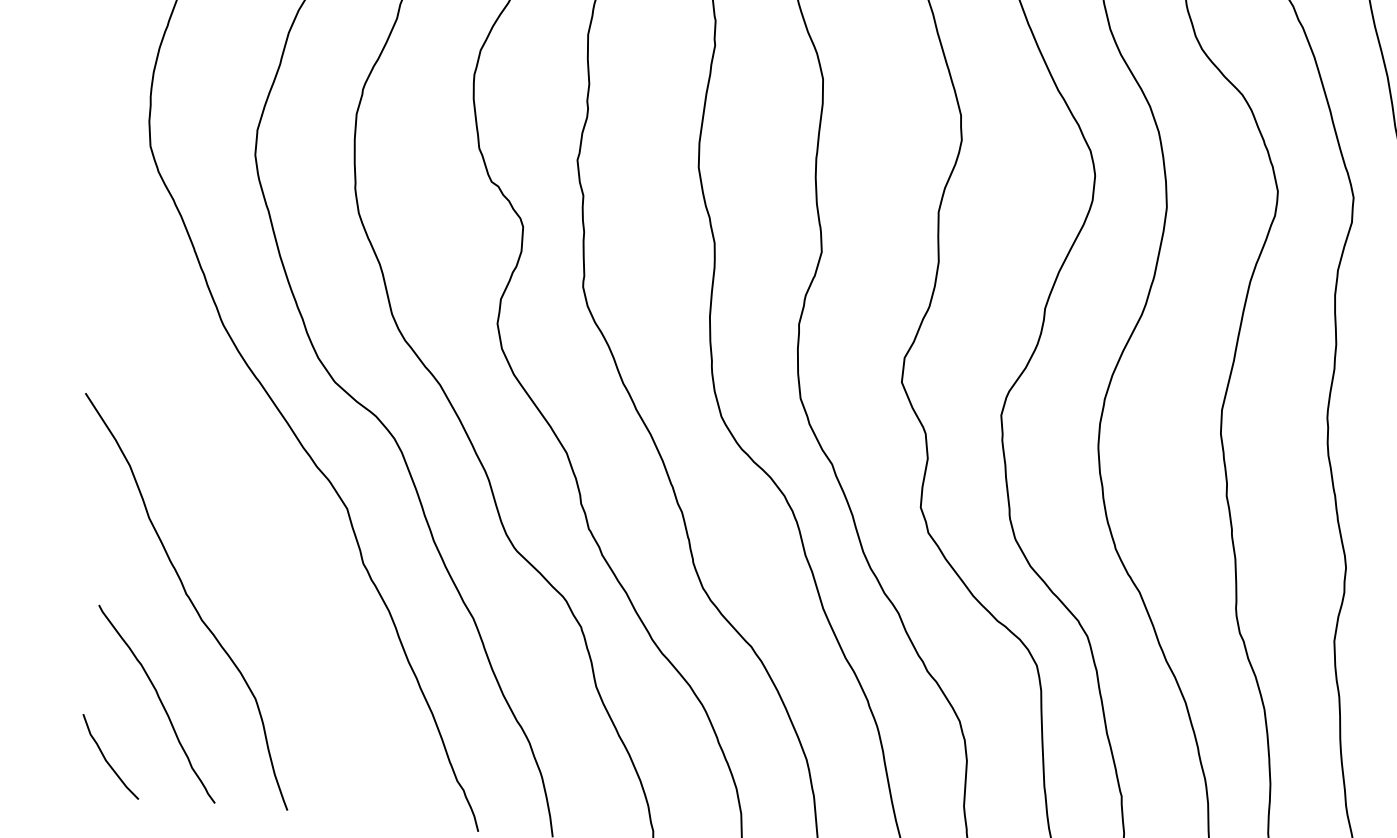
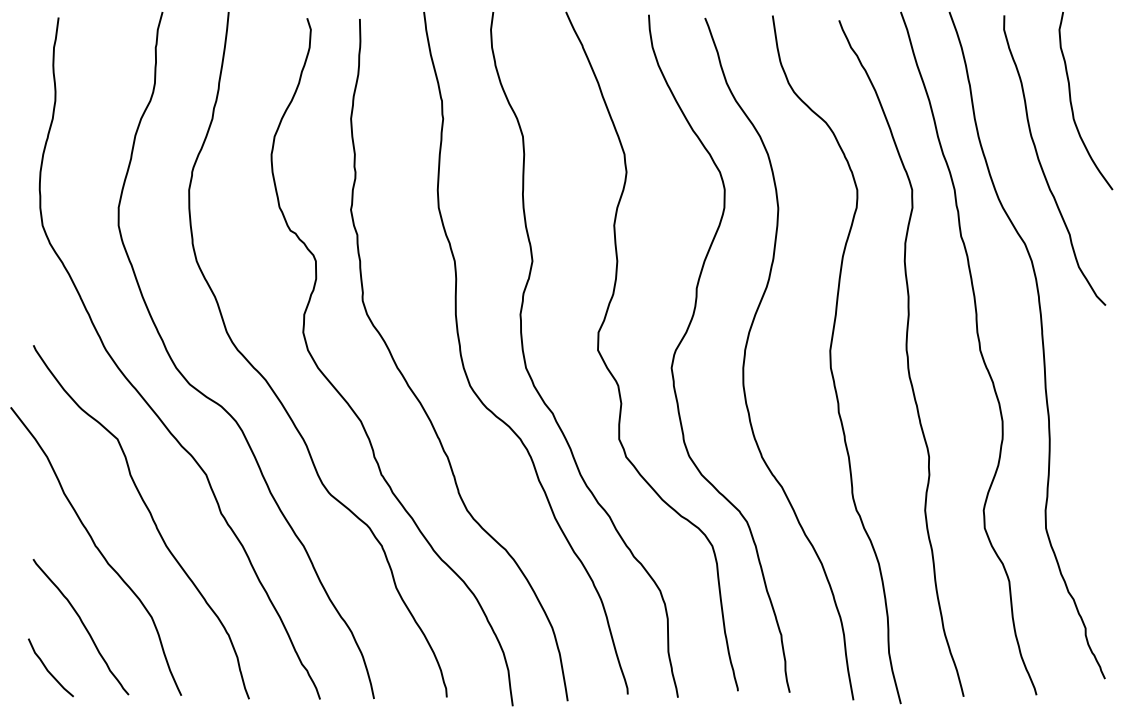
curve: (266, 562) -> (151, 518), added

